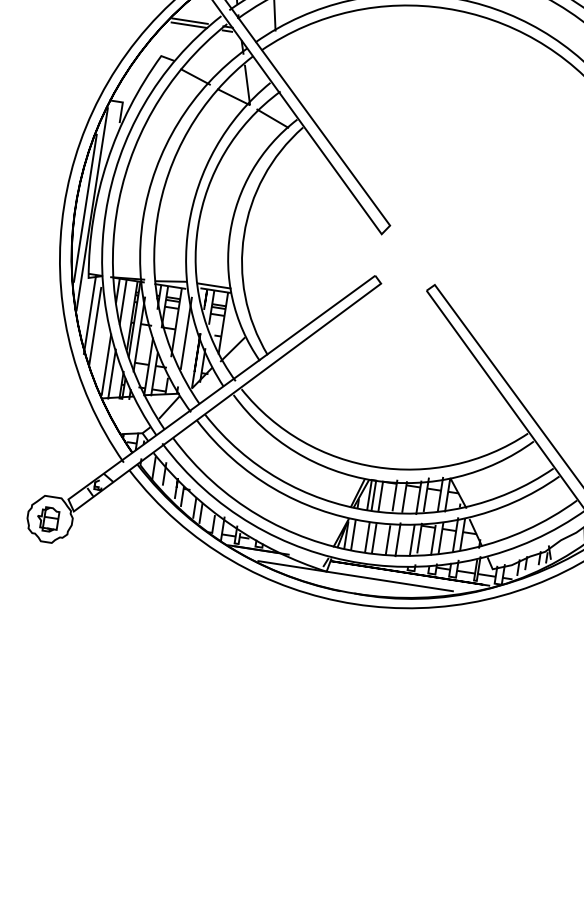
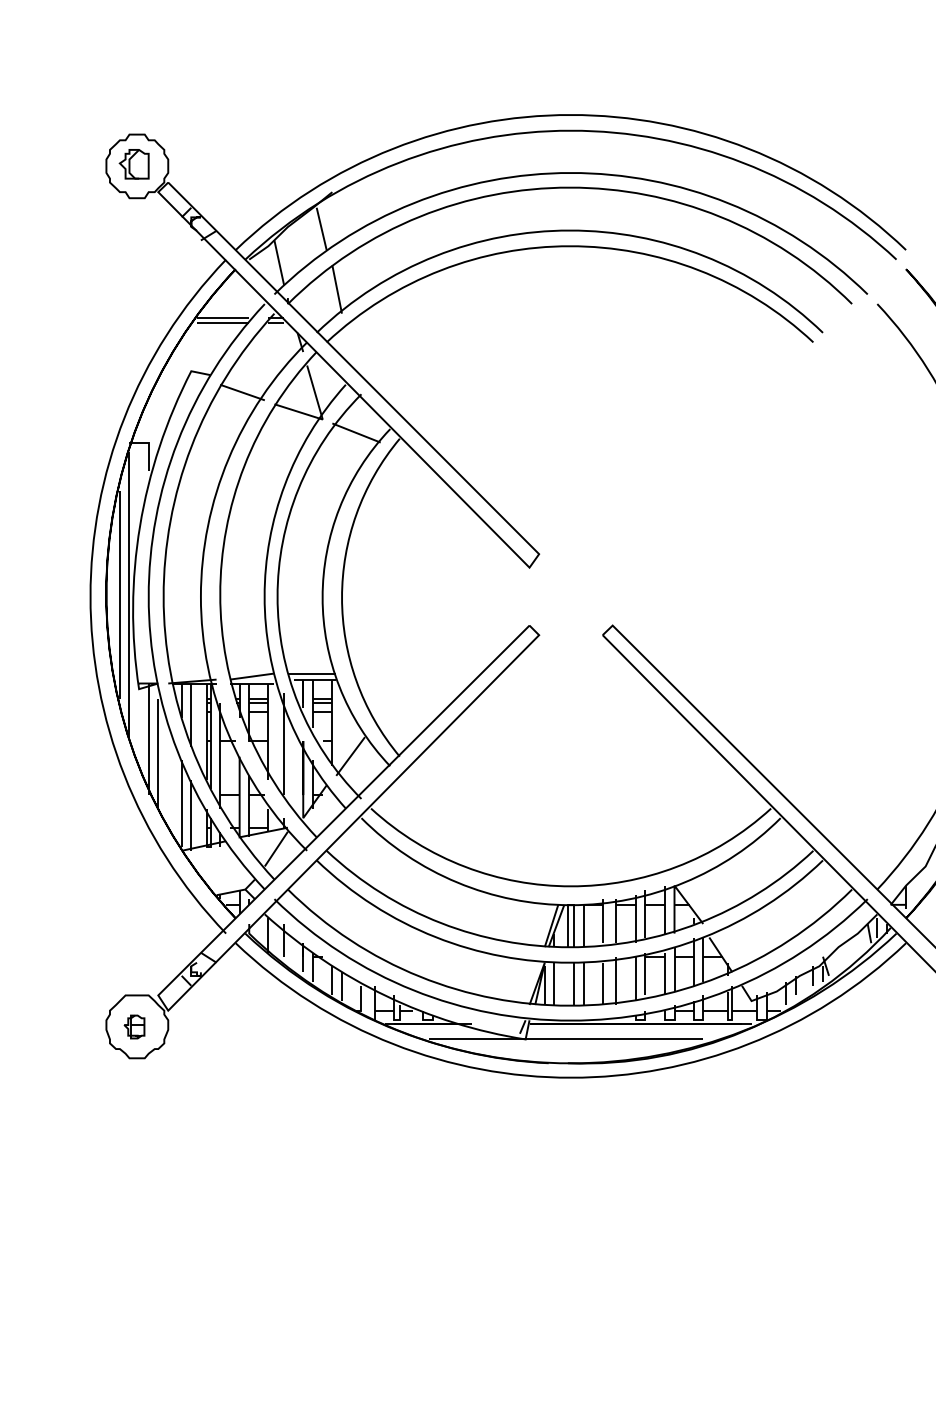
part: (47, 519) -> (134, 1026), size x0.7

